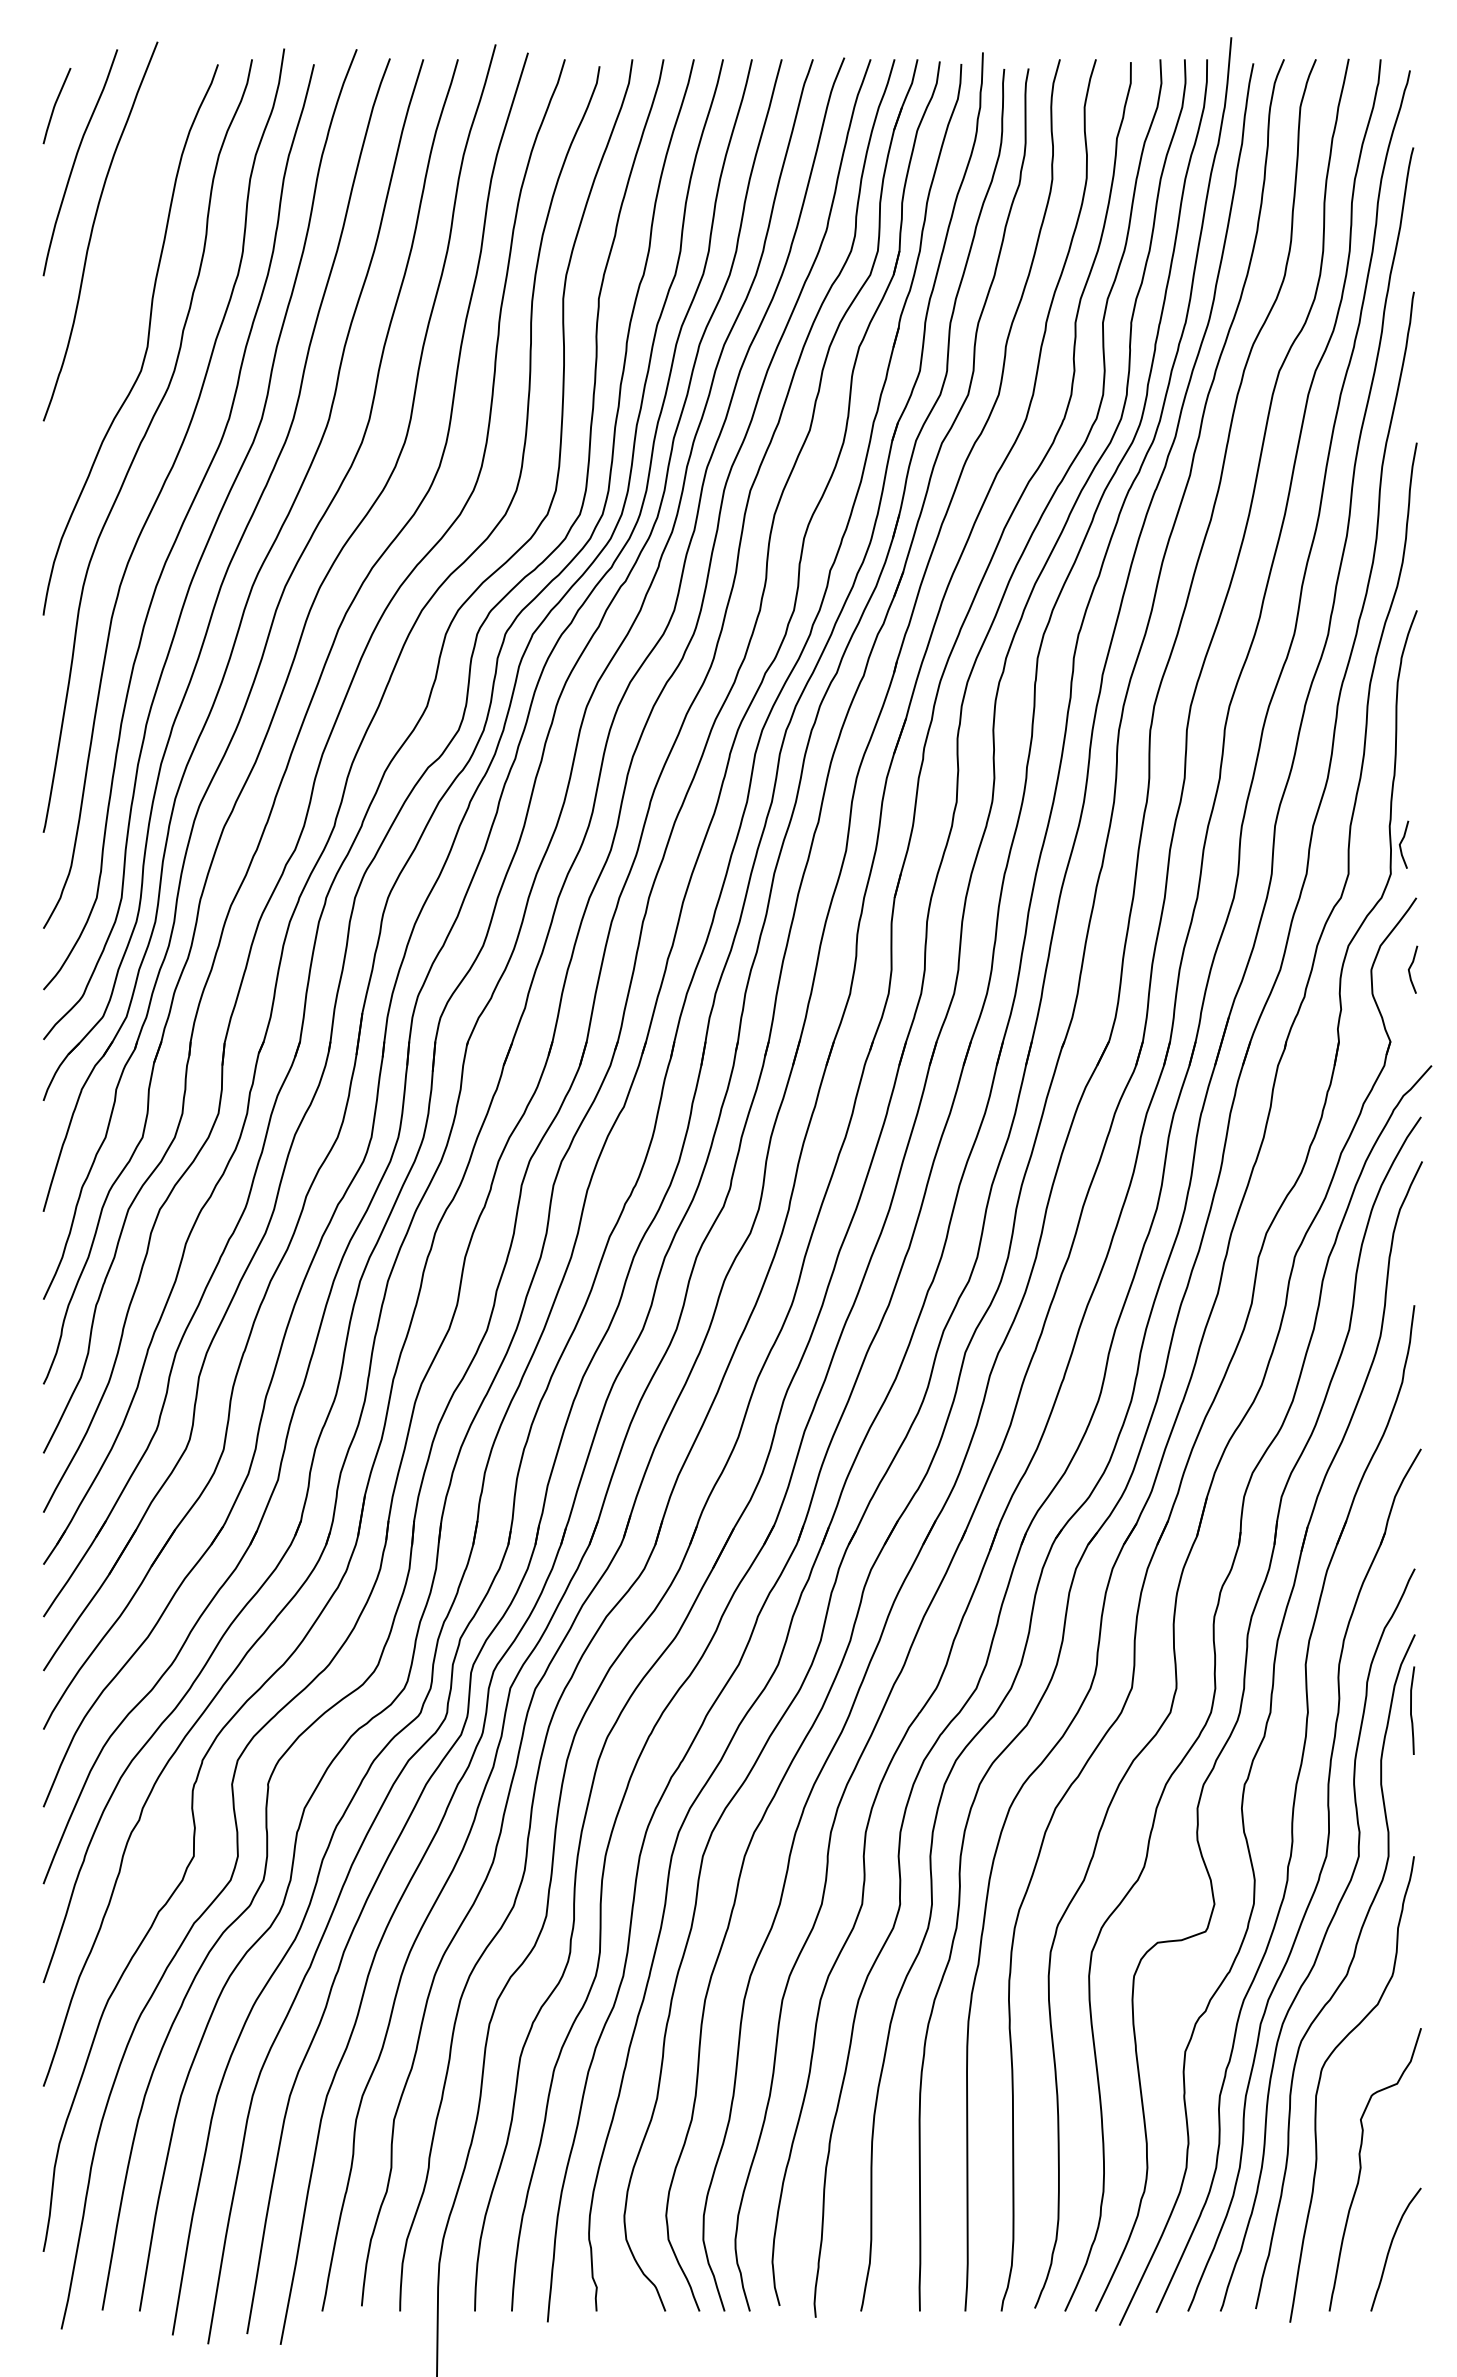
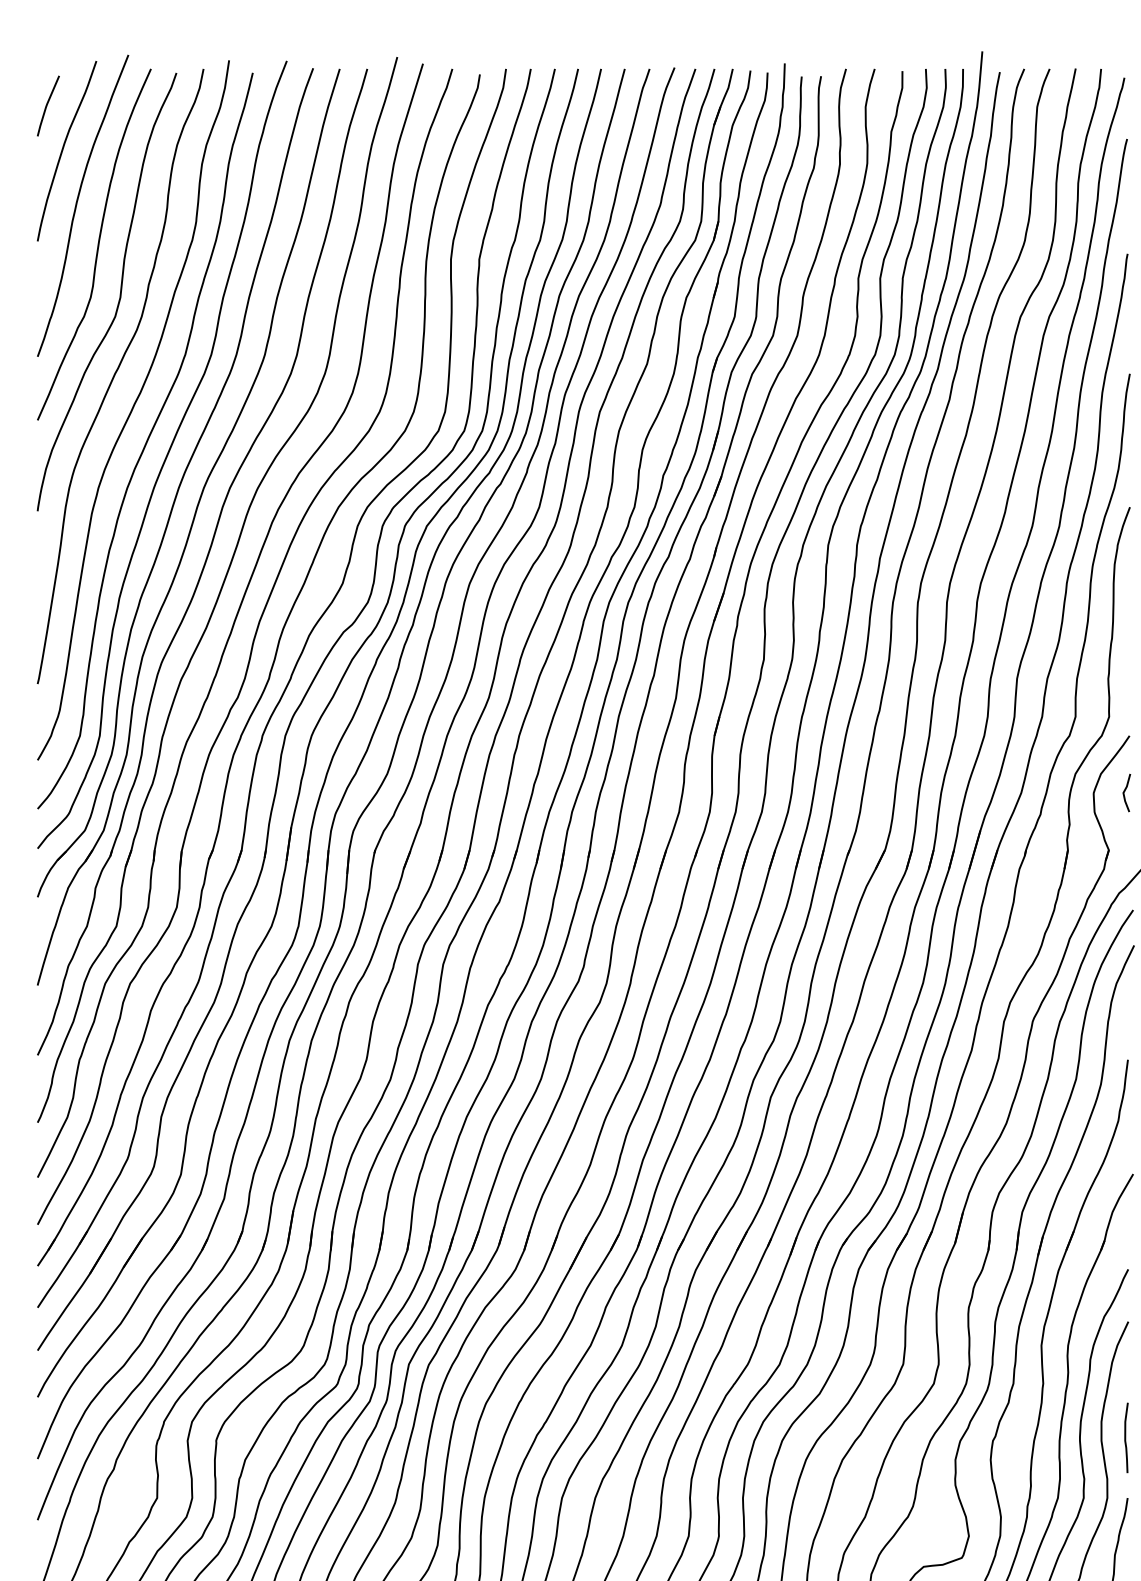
curve: (118, 282) -> (97, 246), added
line: (1401, 843) -> (1117, 692), removed
curve: (1411, 1710) -> (1125, 1437), moved

